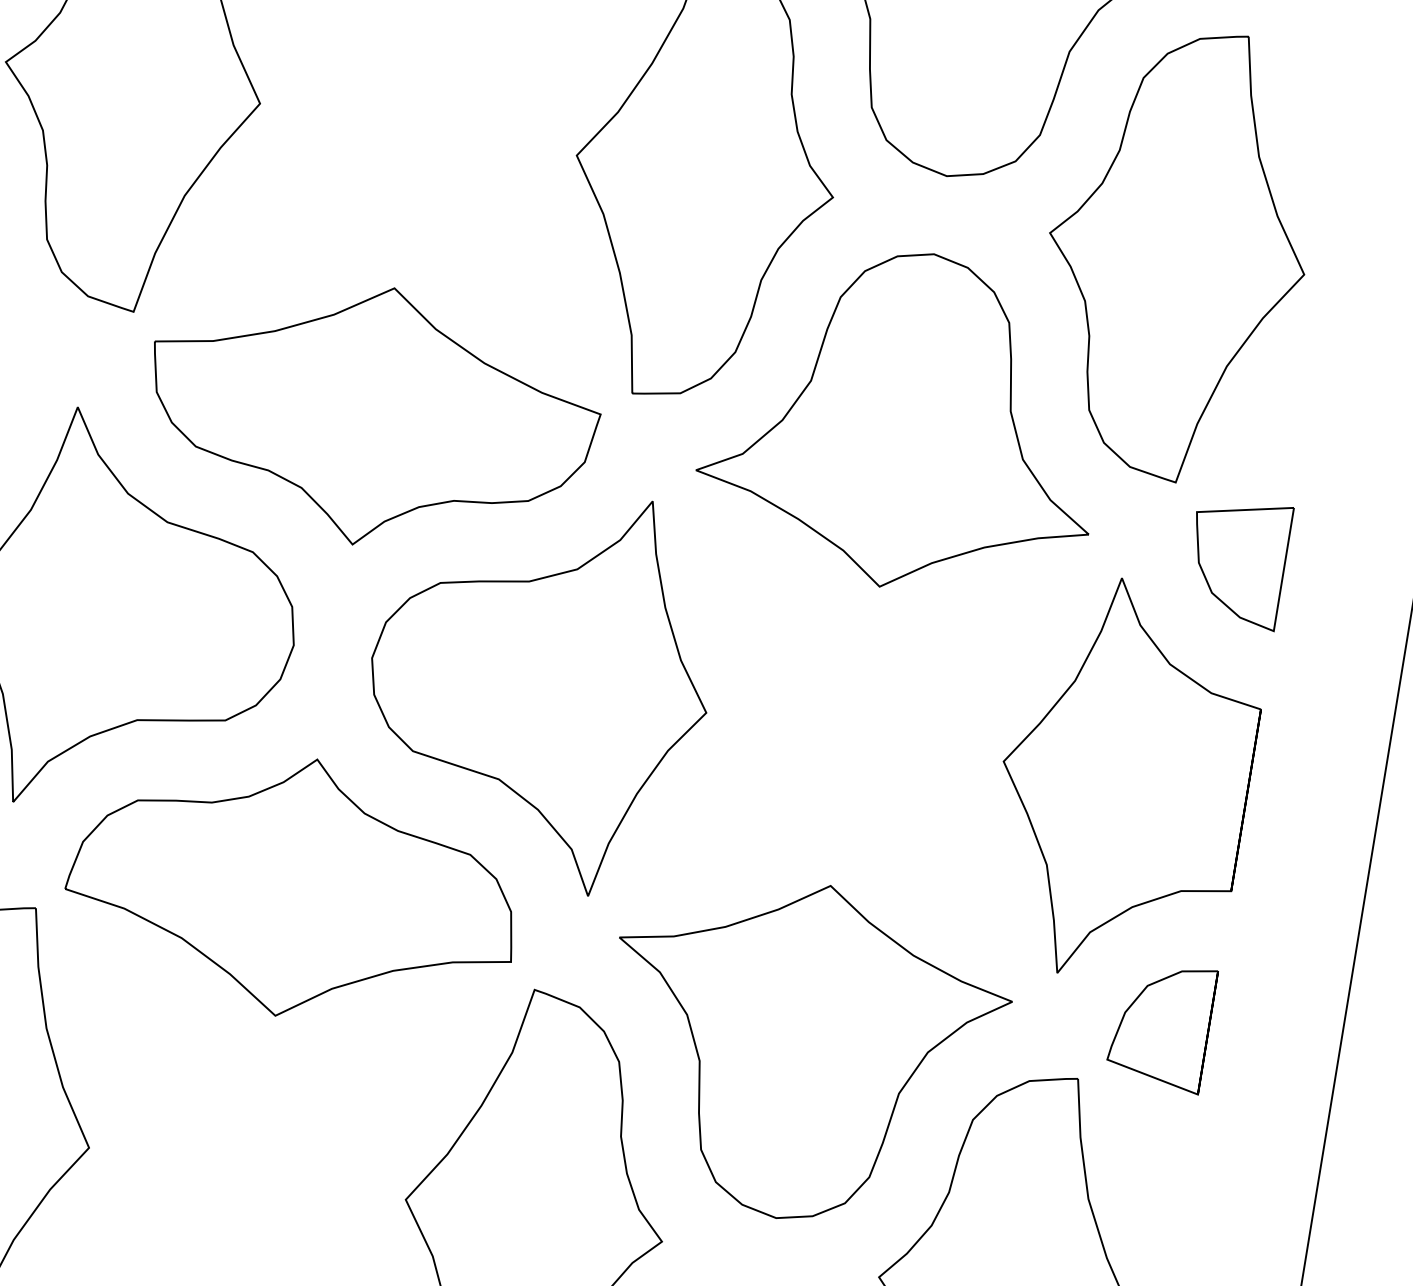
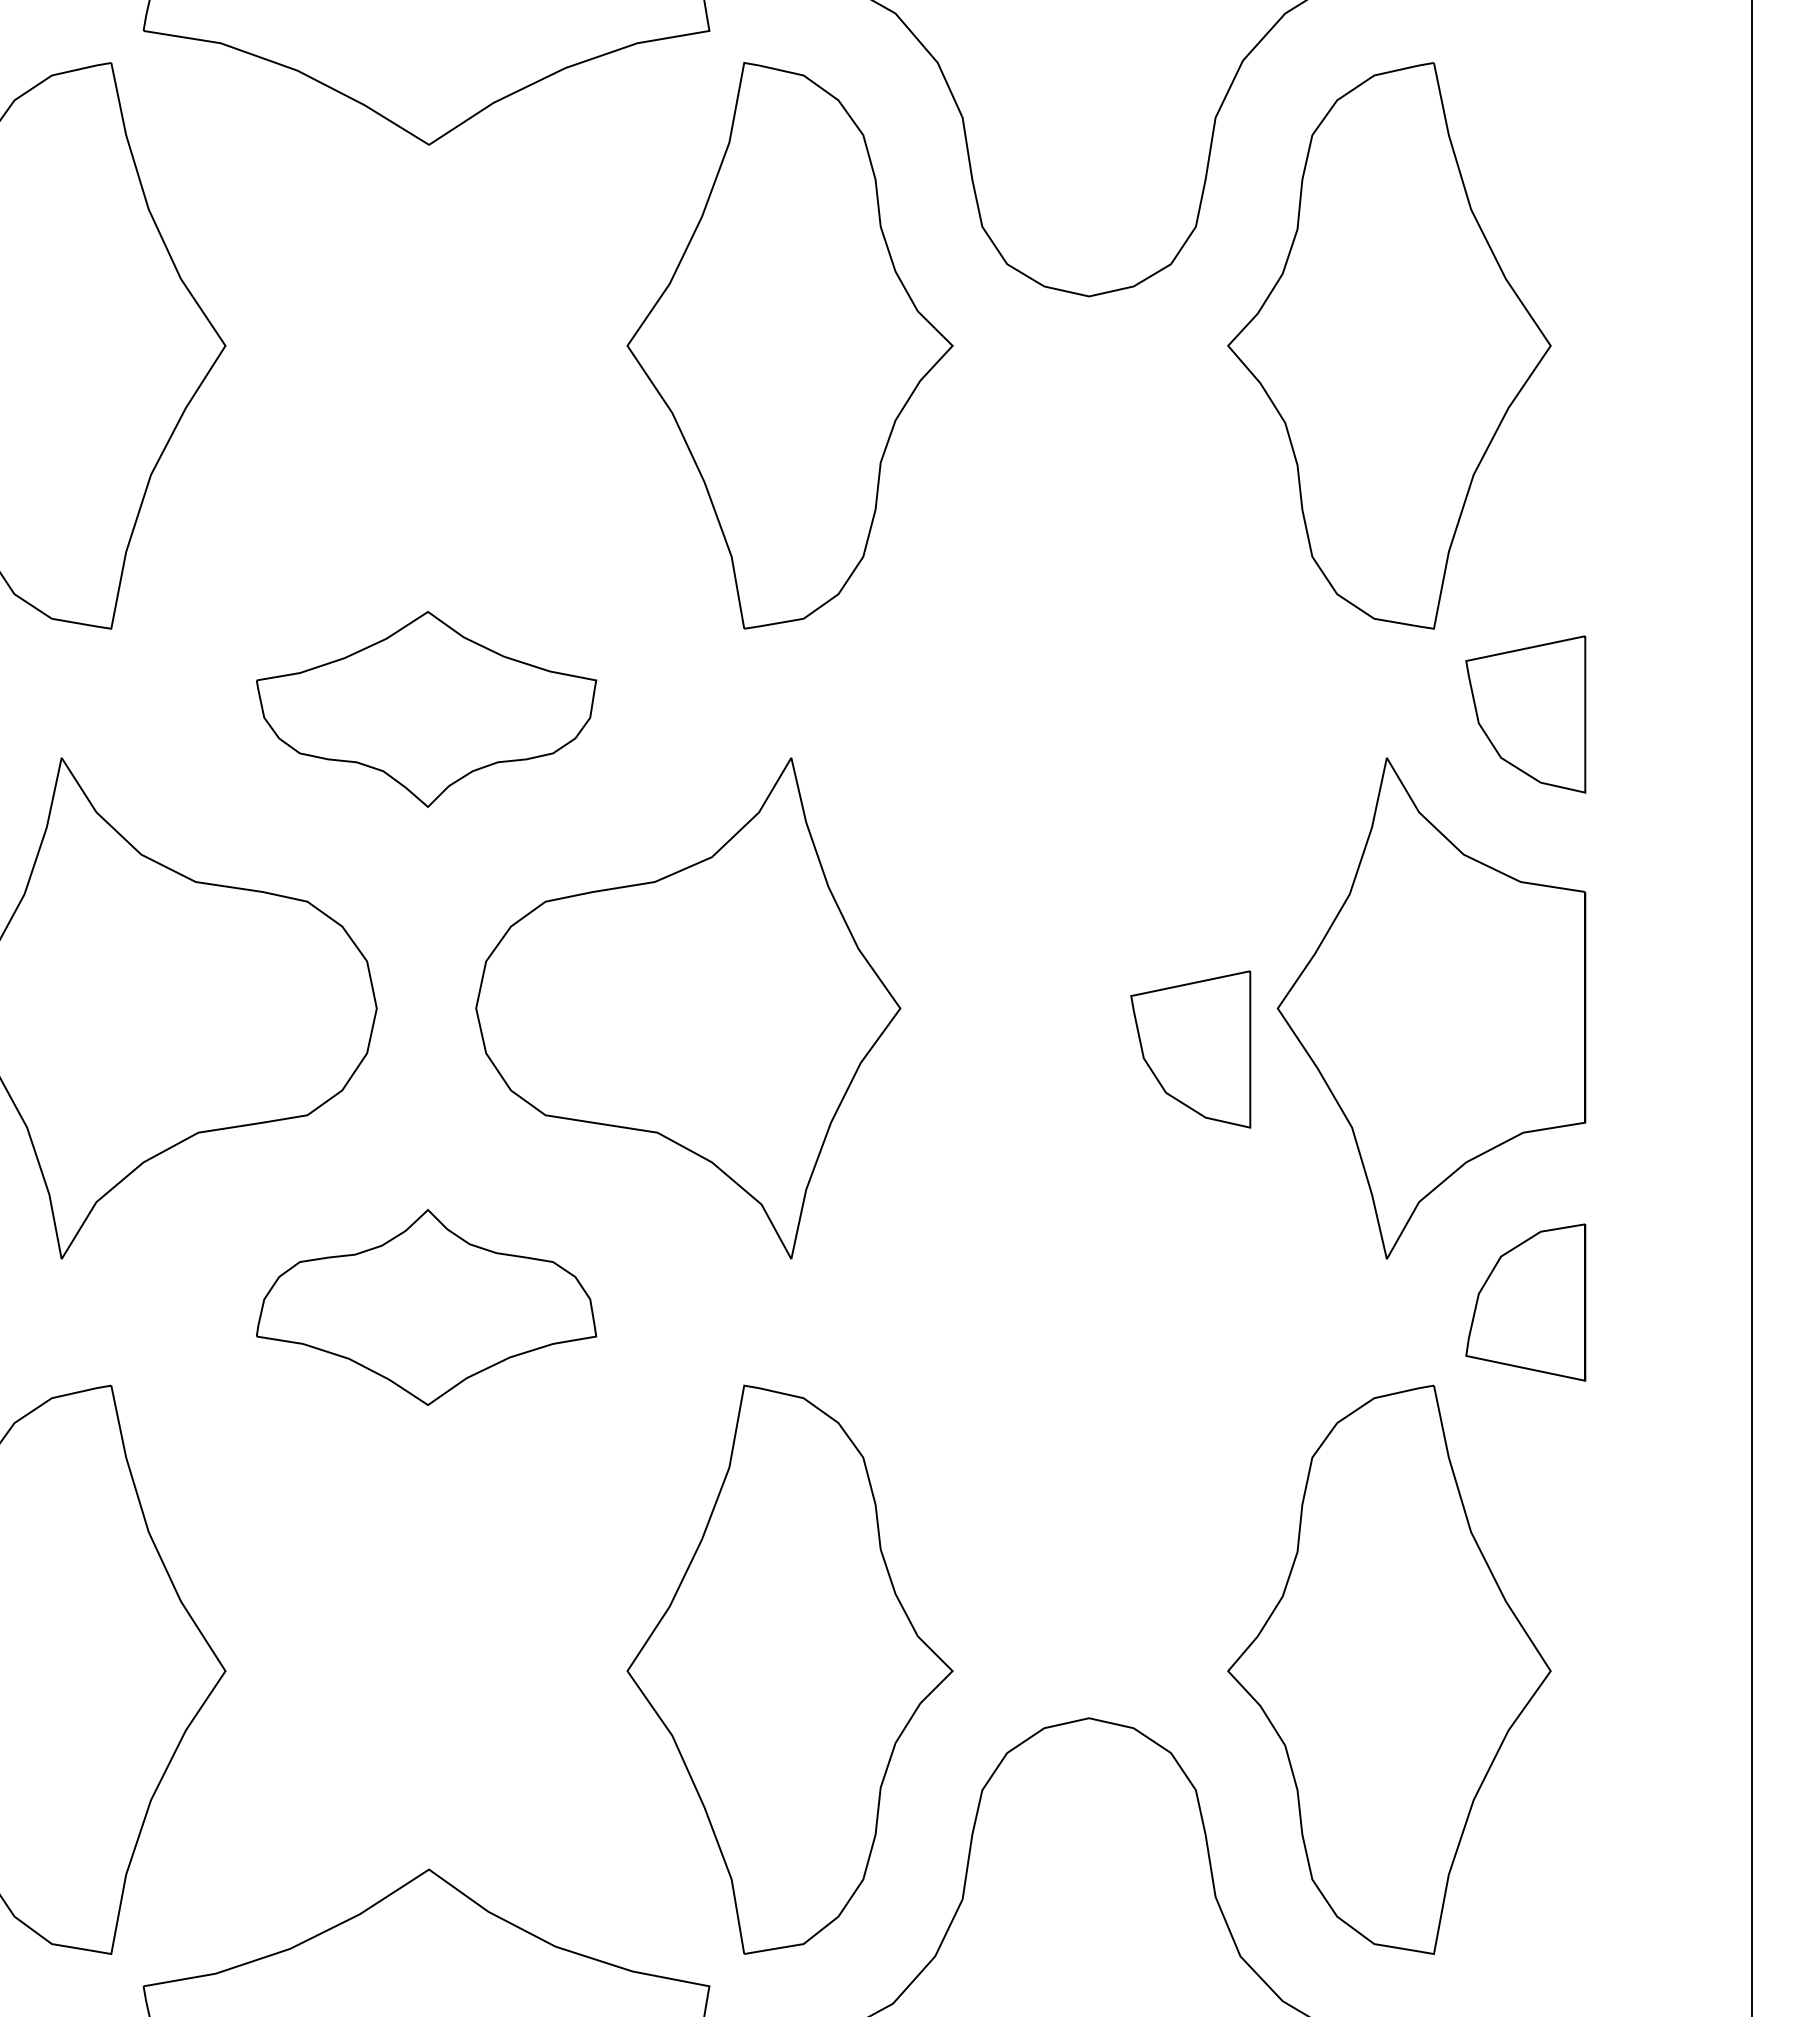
part: (371, 416) -> (426, 709), size x0.6
part: (905, 420) -> (1087, 606), removed
part: (929, 782) -> (1190, 1049), added
part: (294, 887) -> (426, 1307), size x0.6
part: (802, 1051) -> (1087, 1407), removed

